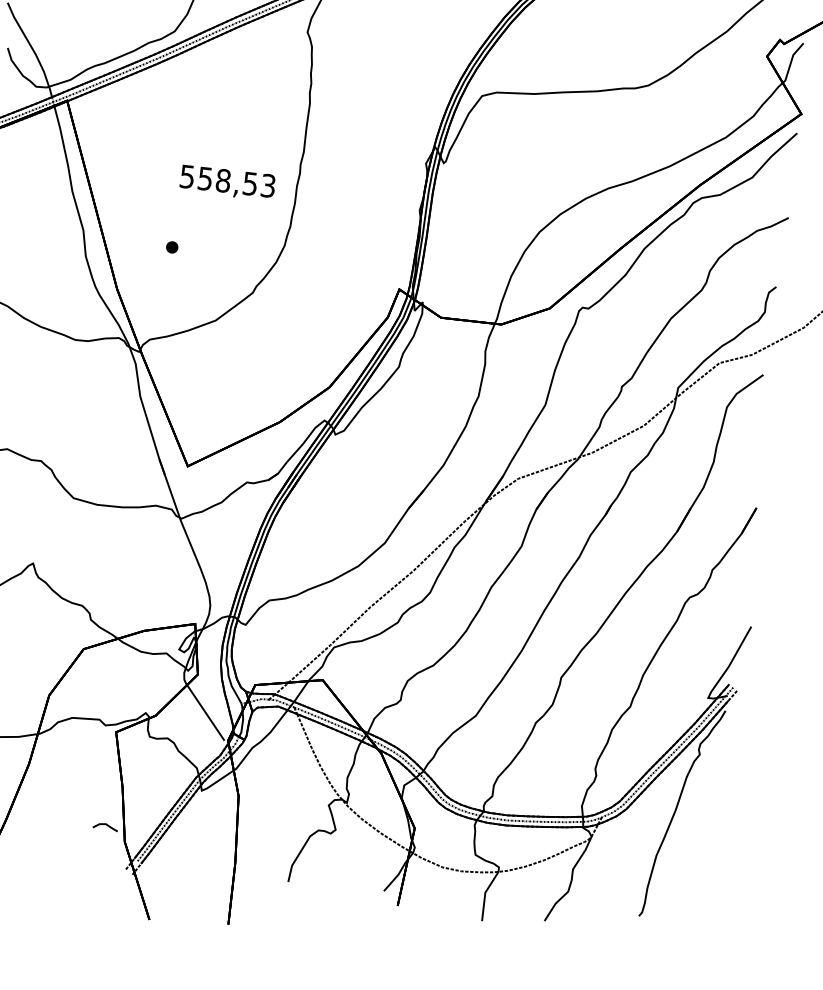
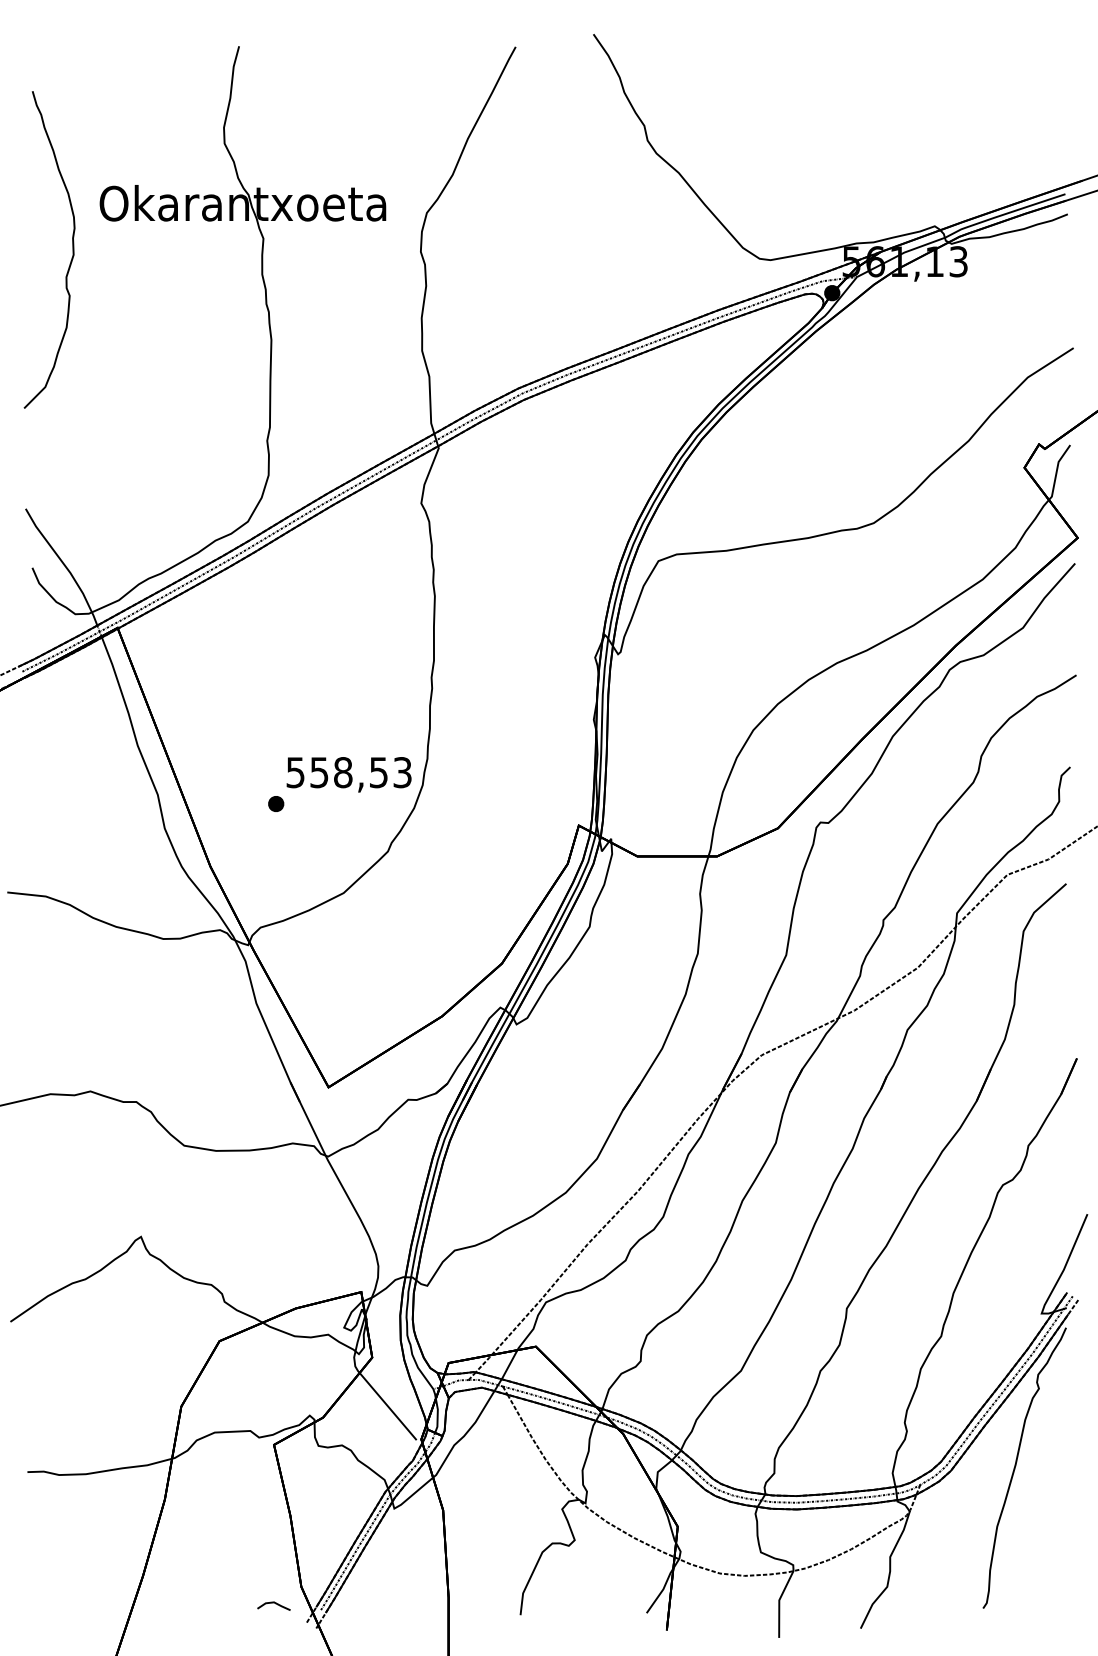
text: (227, 182) -> (348, 774), moved
line: (105, 824) -> (273, 1603), moved

